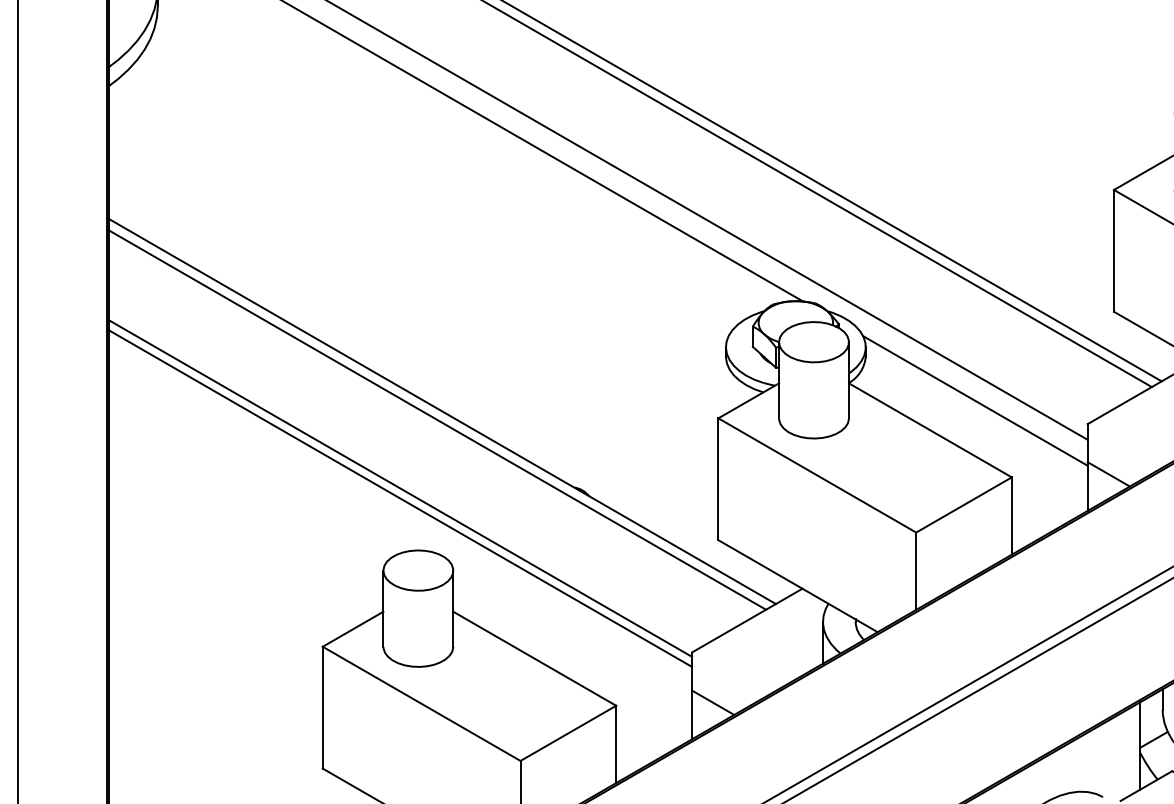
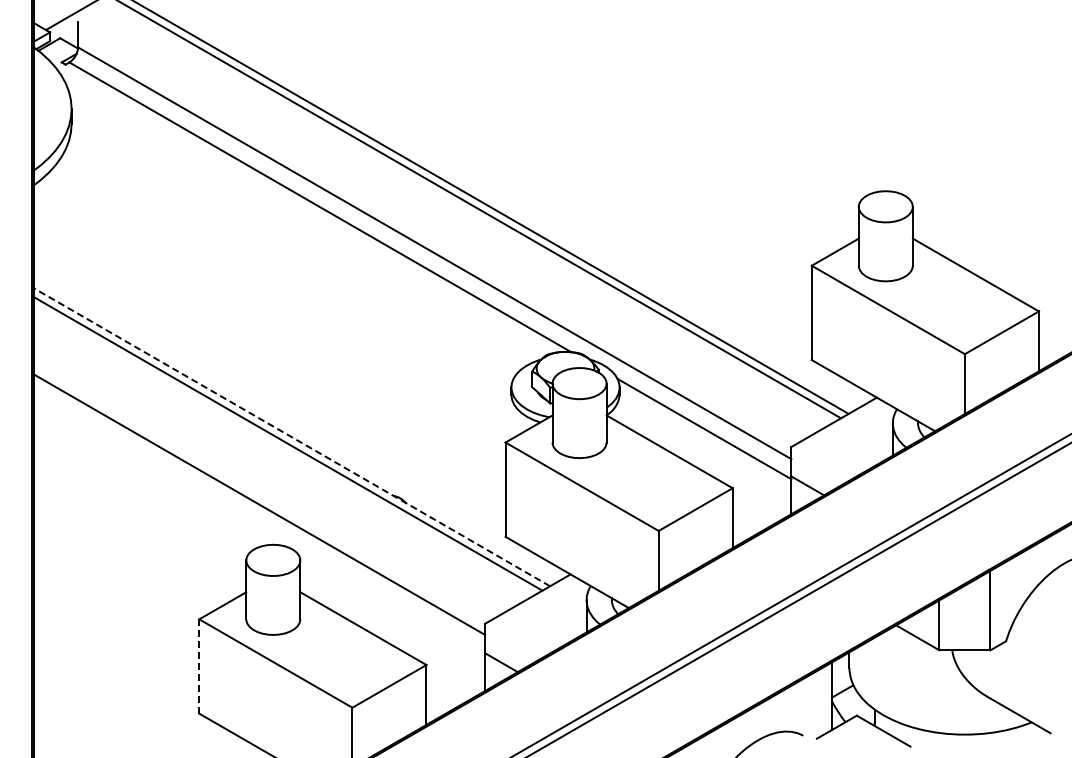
line: (441, 410) -> (291, 436), solid -> dashed
line: (400, 488) -> (259, 496), removed
line: (323, 708) -> (199, 667), solid -> dashed

